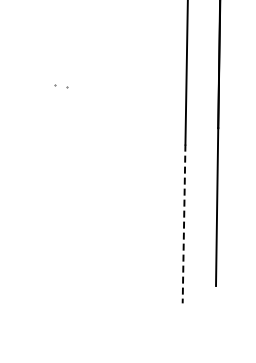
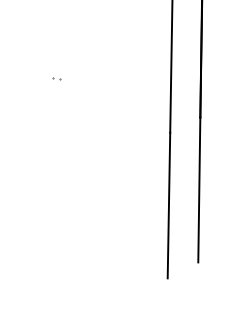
part: (61, 85) -> (56, 78), size x0.62
line: (184, 224) -> (169, 205), dashed -> solid

